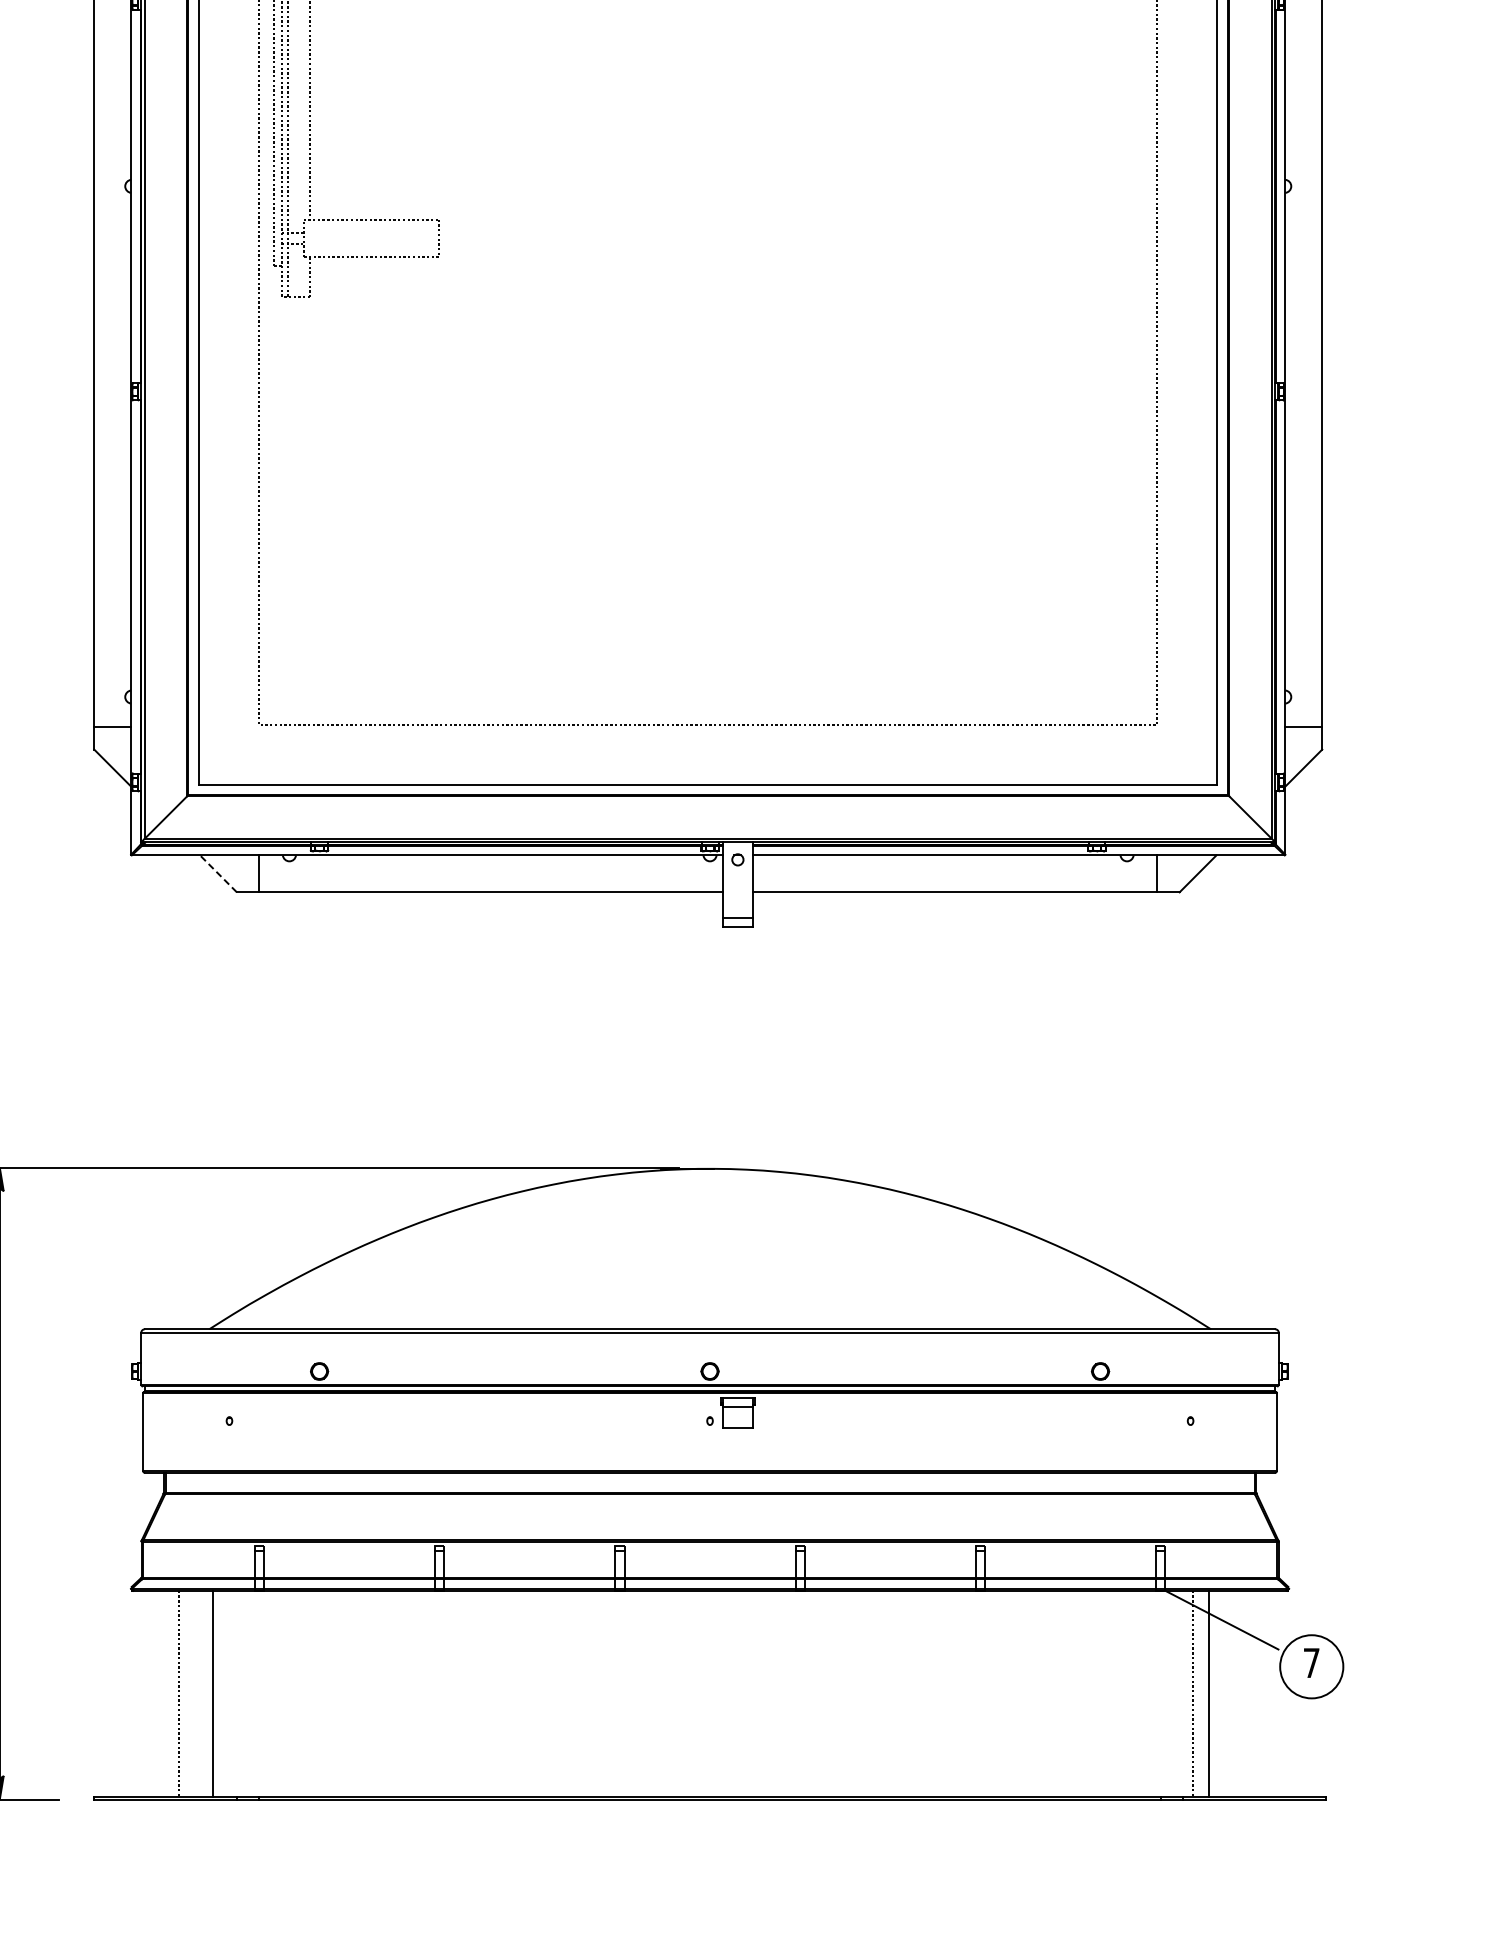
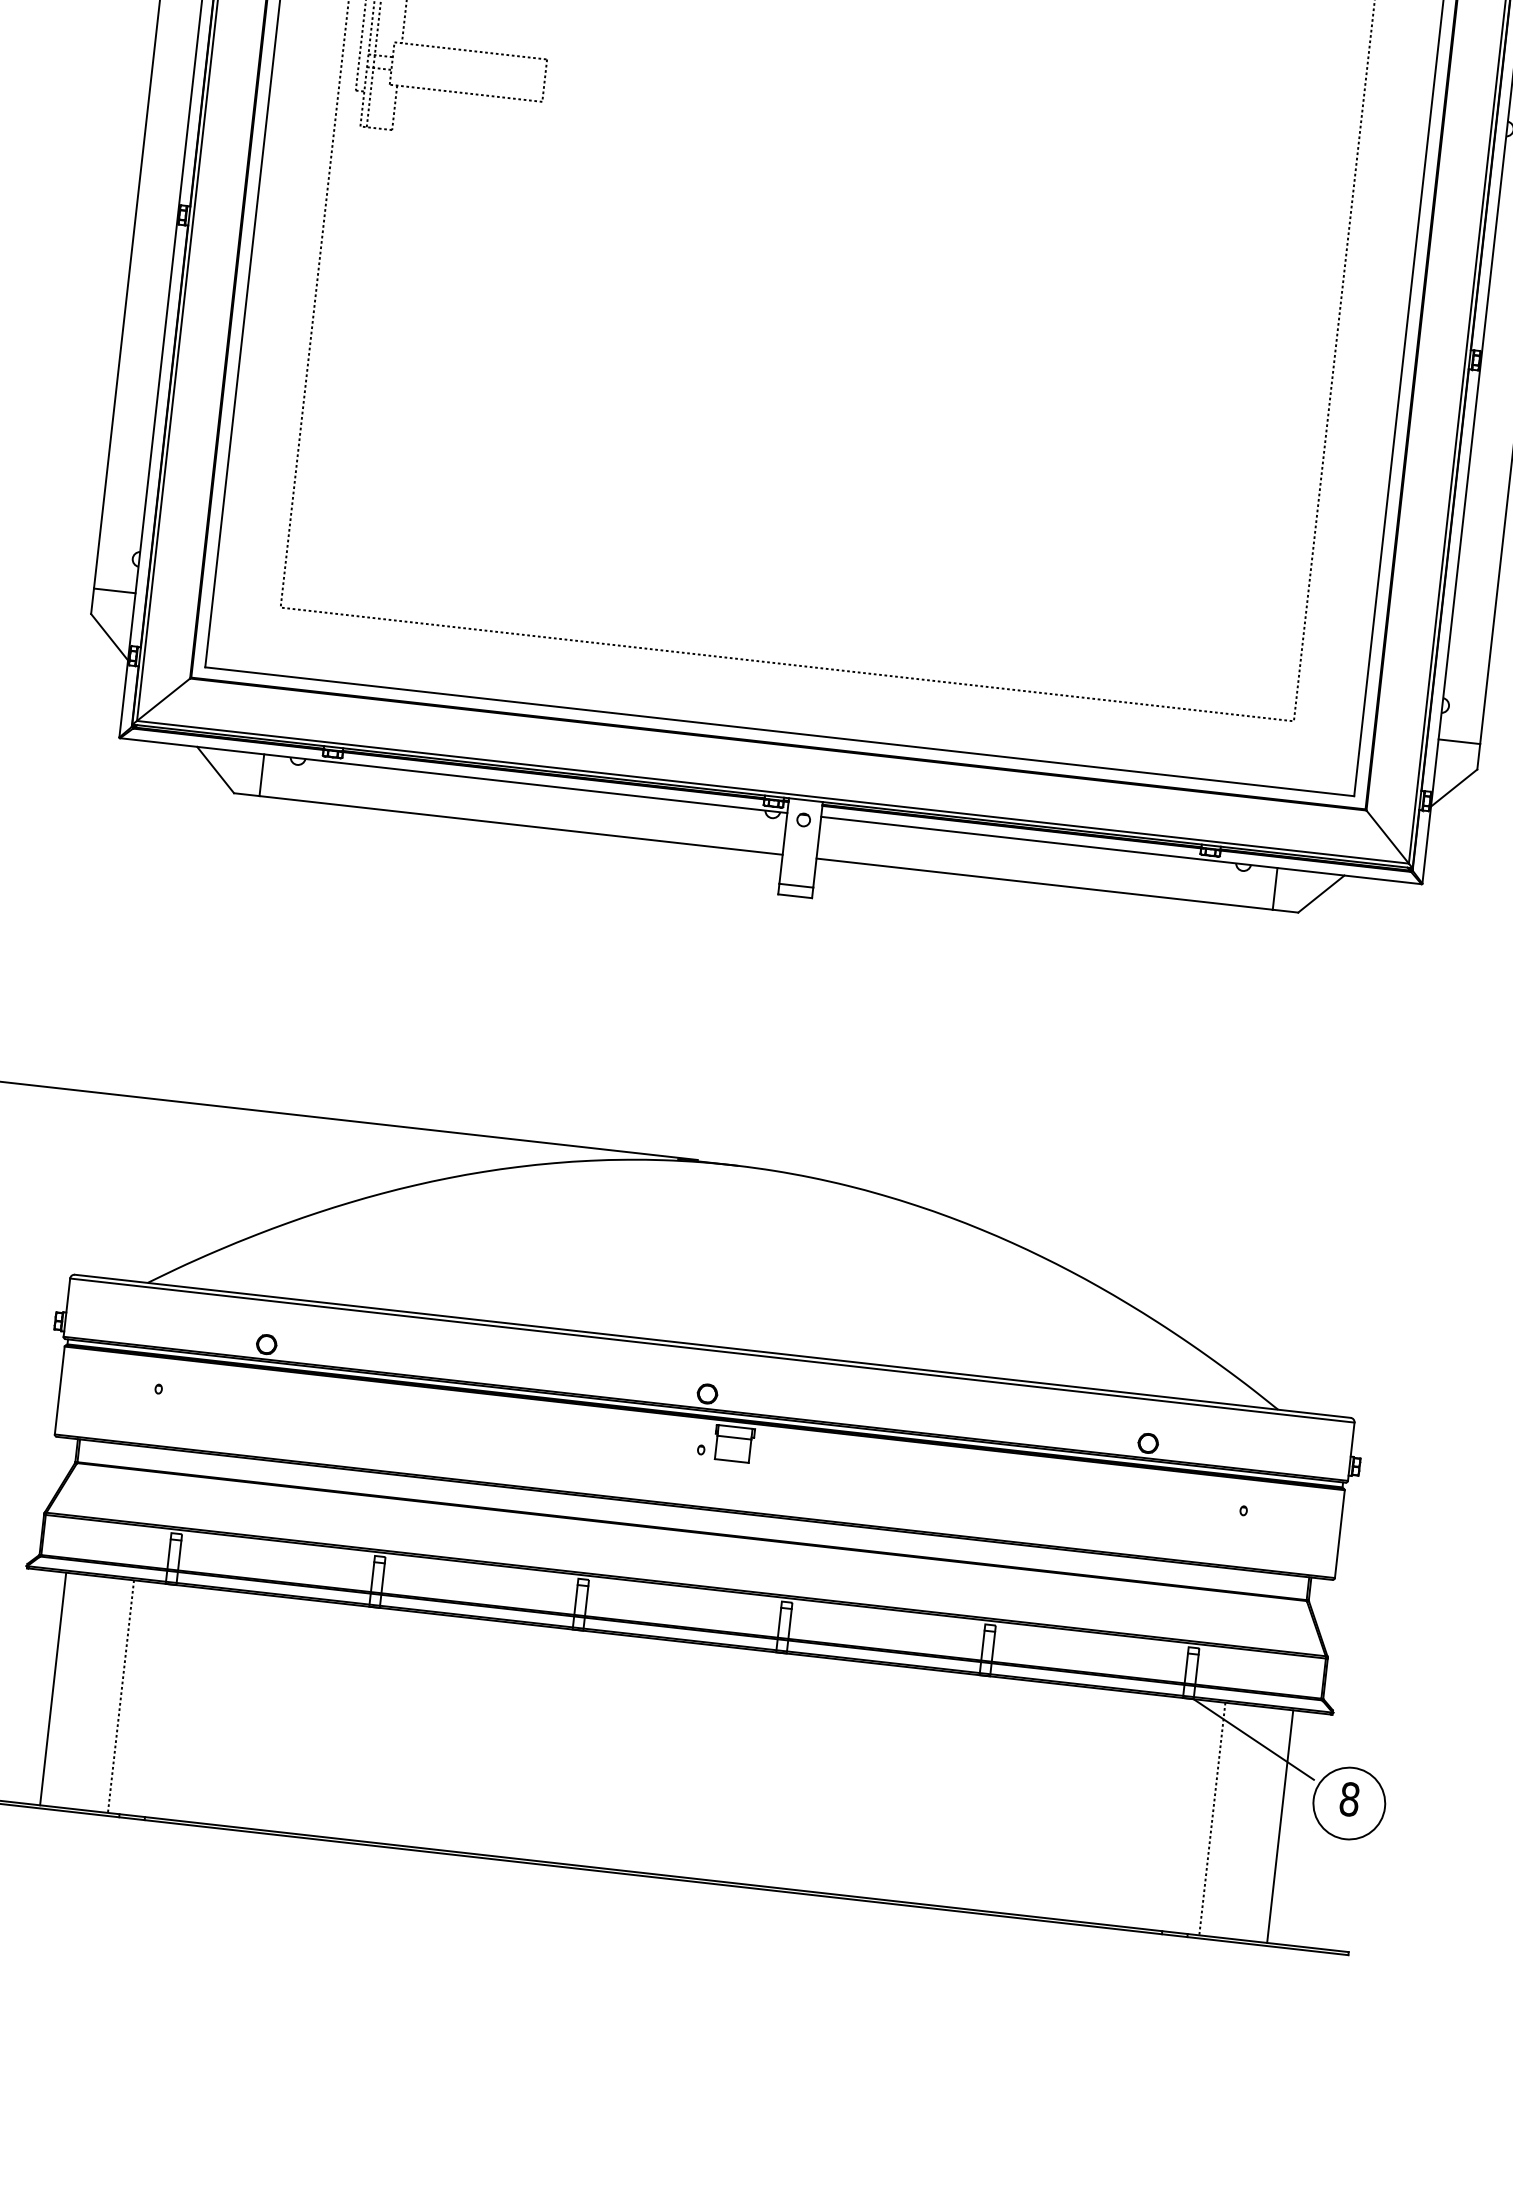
line: (218, 873) -> (215, 769), dashed -> solid
text: (1311, 1662) -> (1349, 1798), 7 -> 8
line: (178, 1693) -> (120, 1696), moved
line: (212, 1693) -> (53, 1688), moved
line: (1208, 1693) -> (1280, 1826), moved

